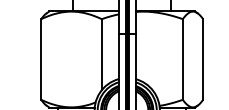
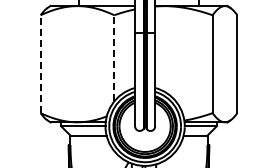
line: (101, 53) -> (114, 57), solid -> dashed
line: (41, 59) -> (40, 64), solid -> dashed

